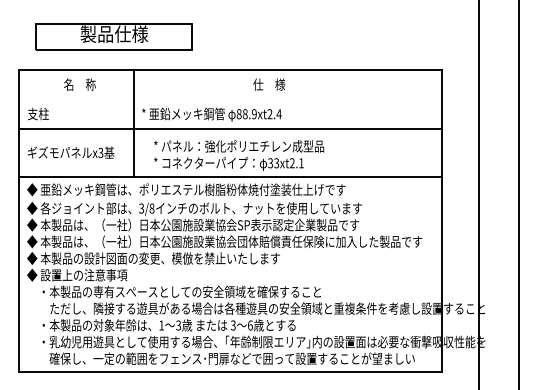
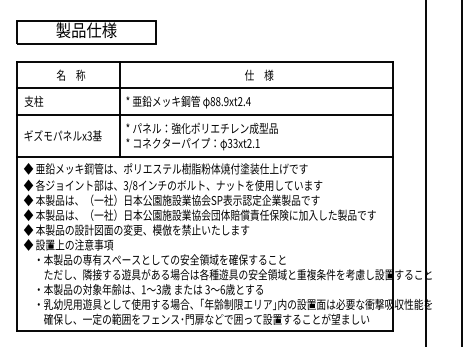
part: (113, 36) -> (85, 32), moved
text: (269, 84) -> (259, 75), moved
line: (230, 99) -> (205, 88), added
text: (239, 155) -> (202, 136), moved

